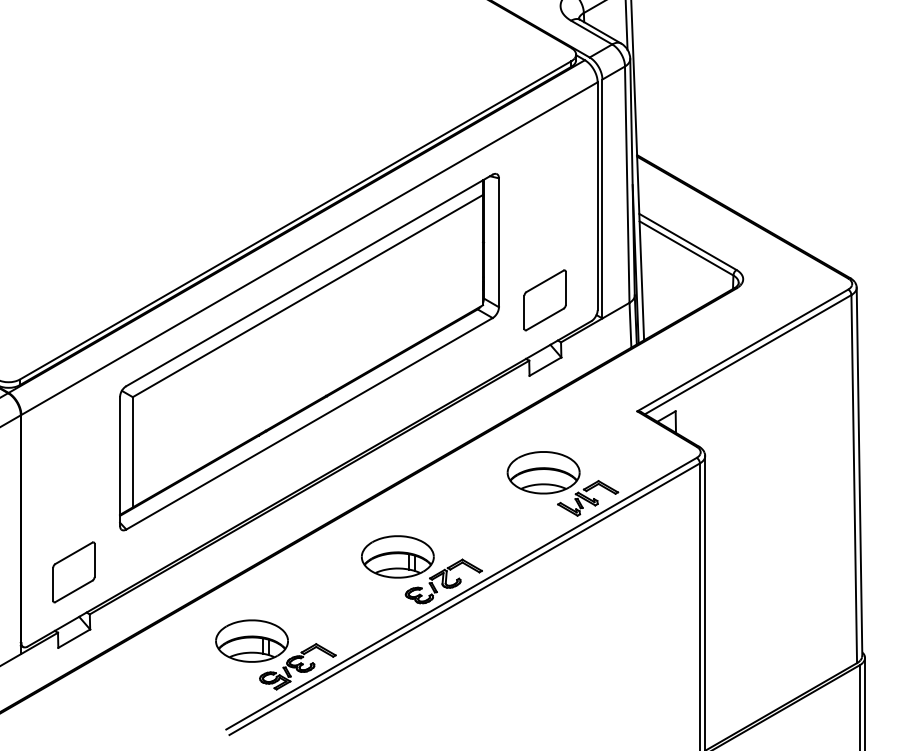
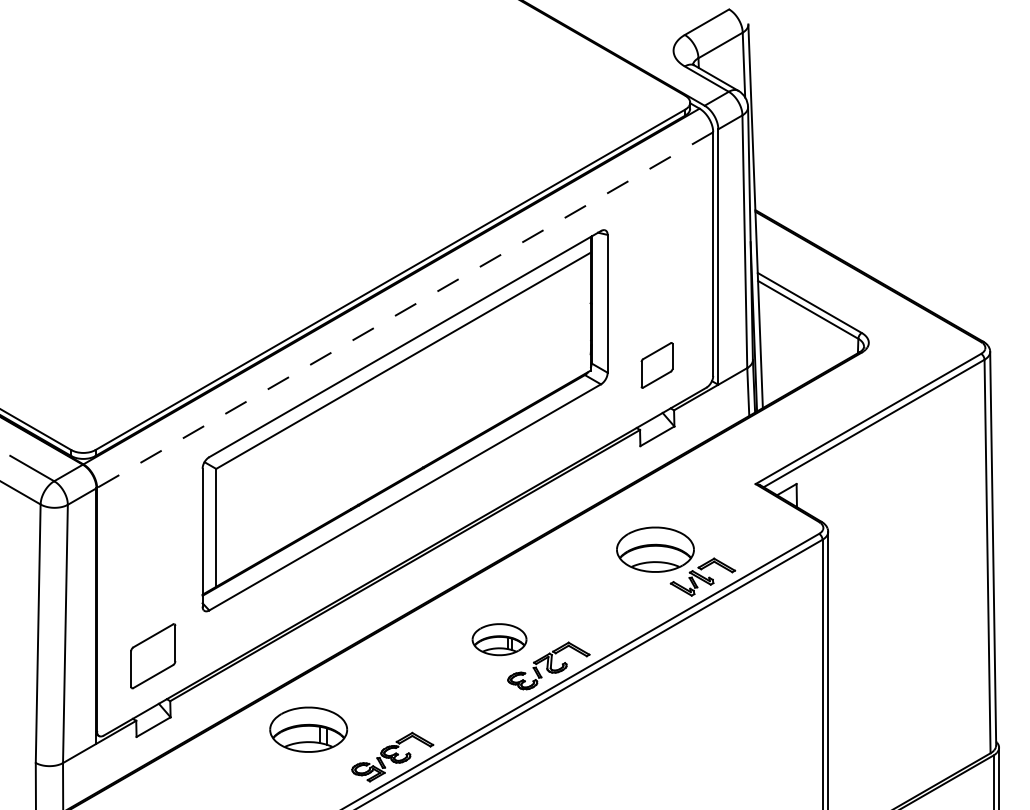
line: (309, 249) -> (405, 310), solid -> dashed
part: (544, 300) -> (656, 365), size x0.7
part: (397, 556) -> (499, 639), size x0.7
part: (251, 640) -> (308, 729), moved

